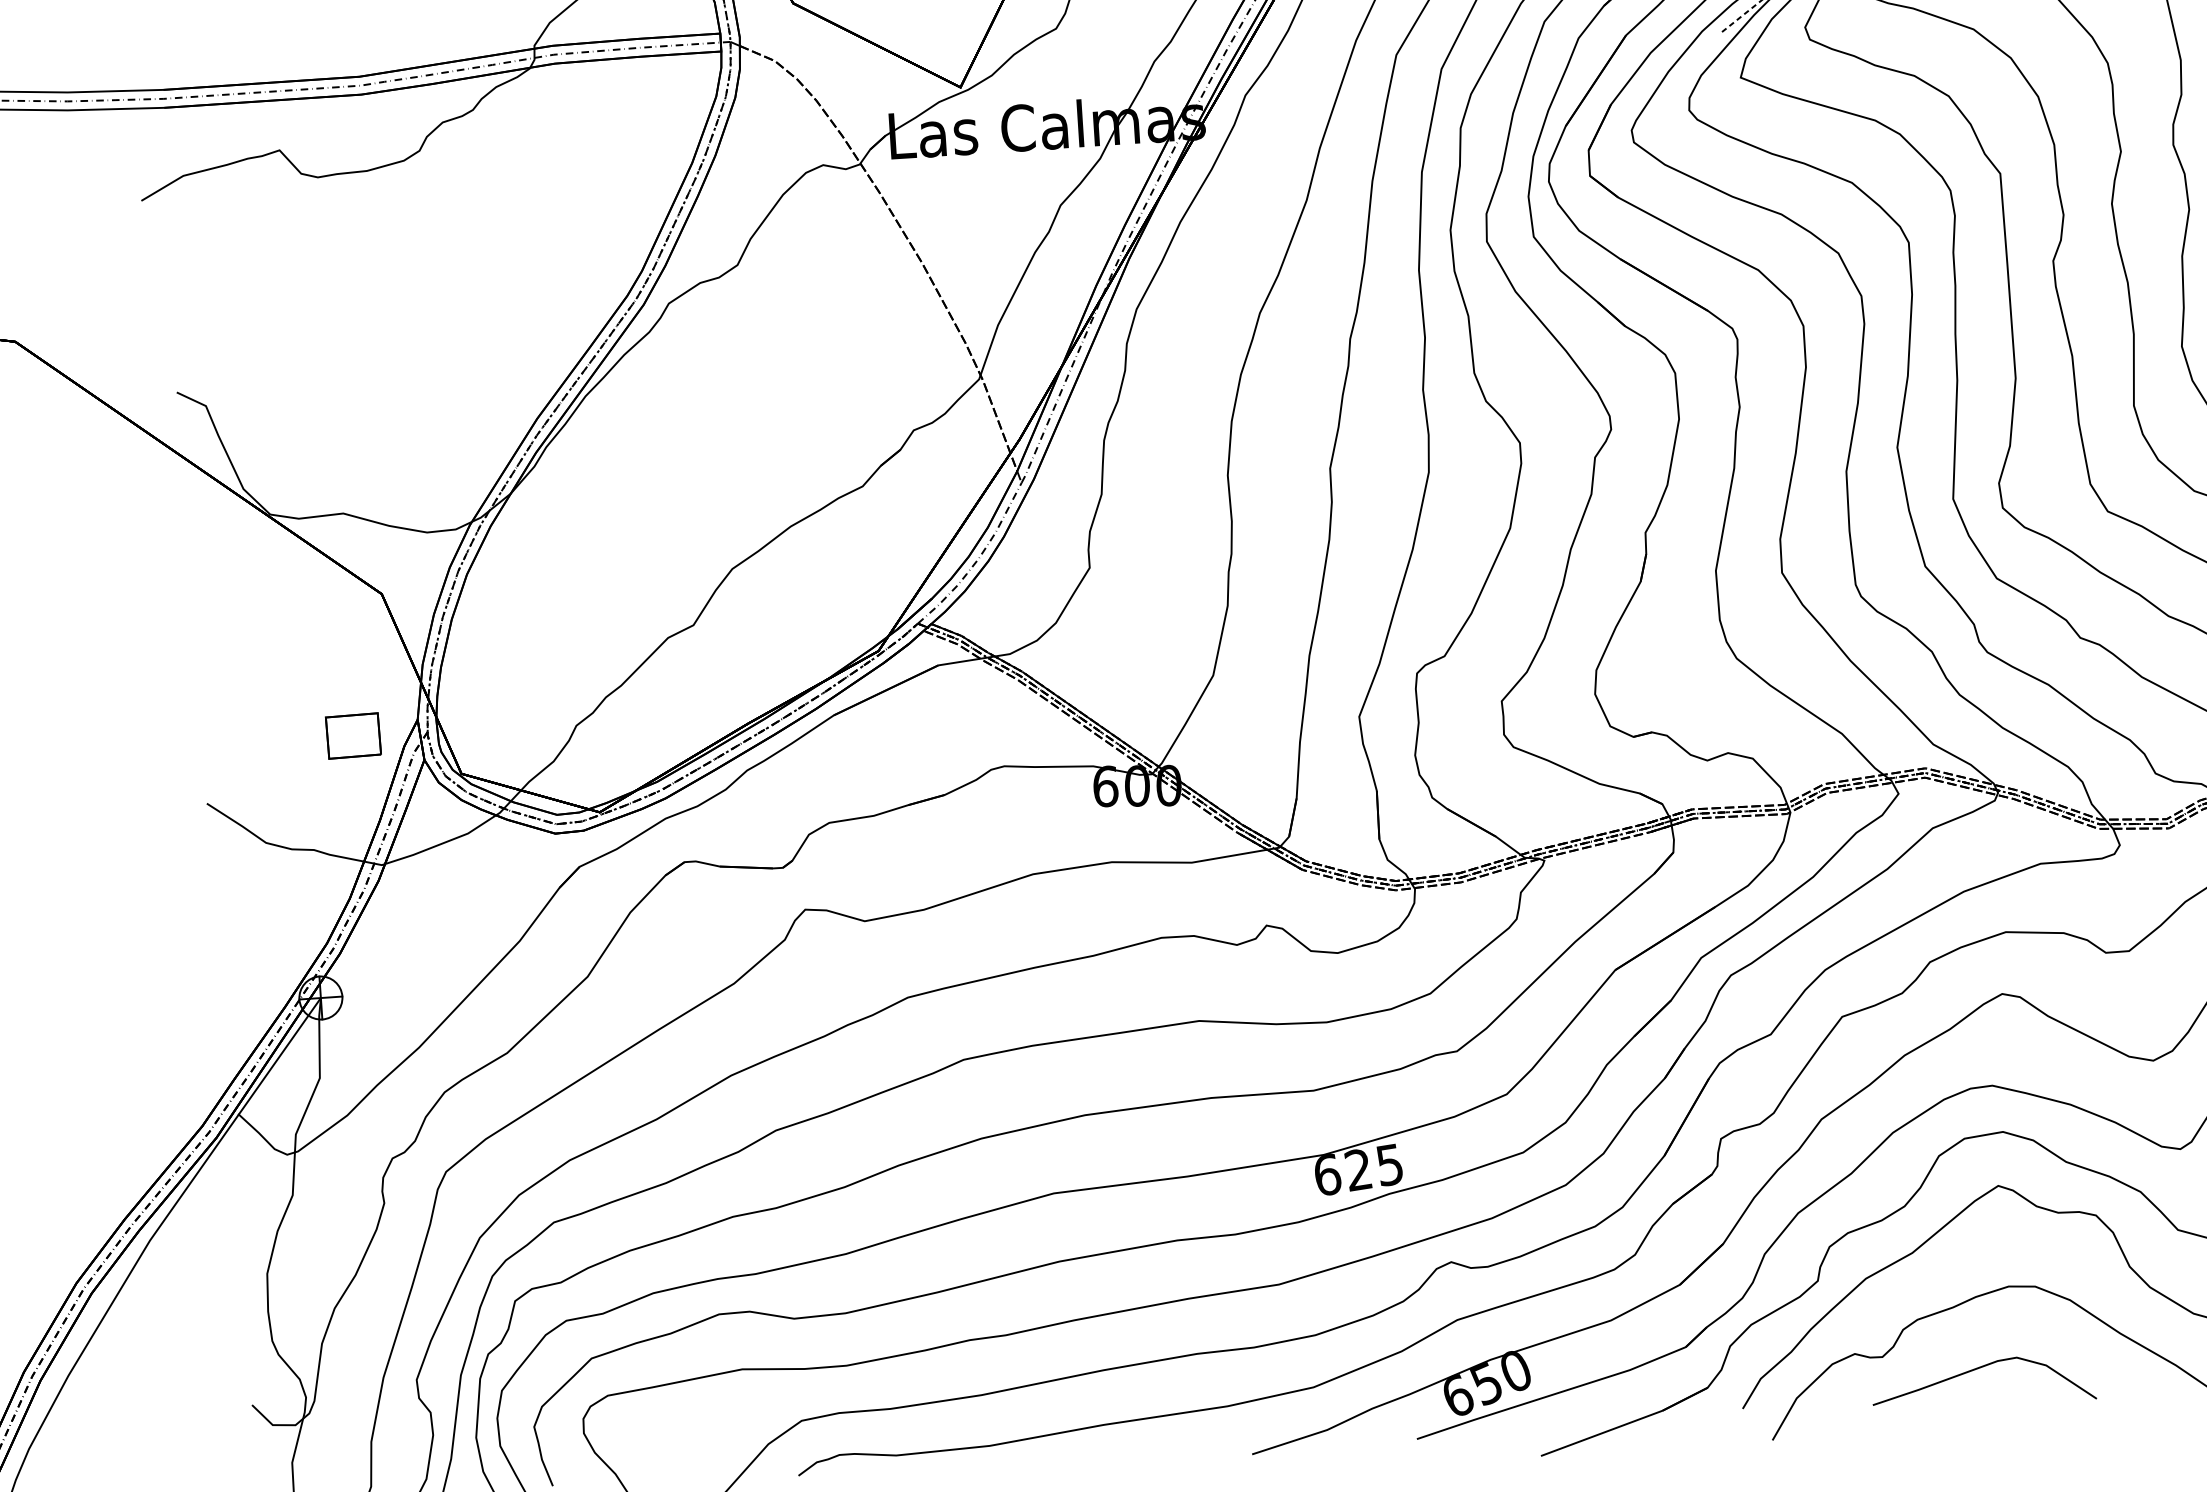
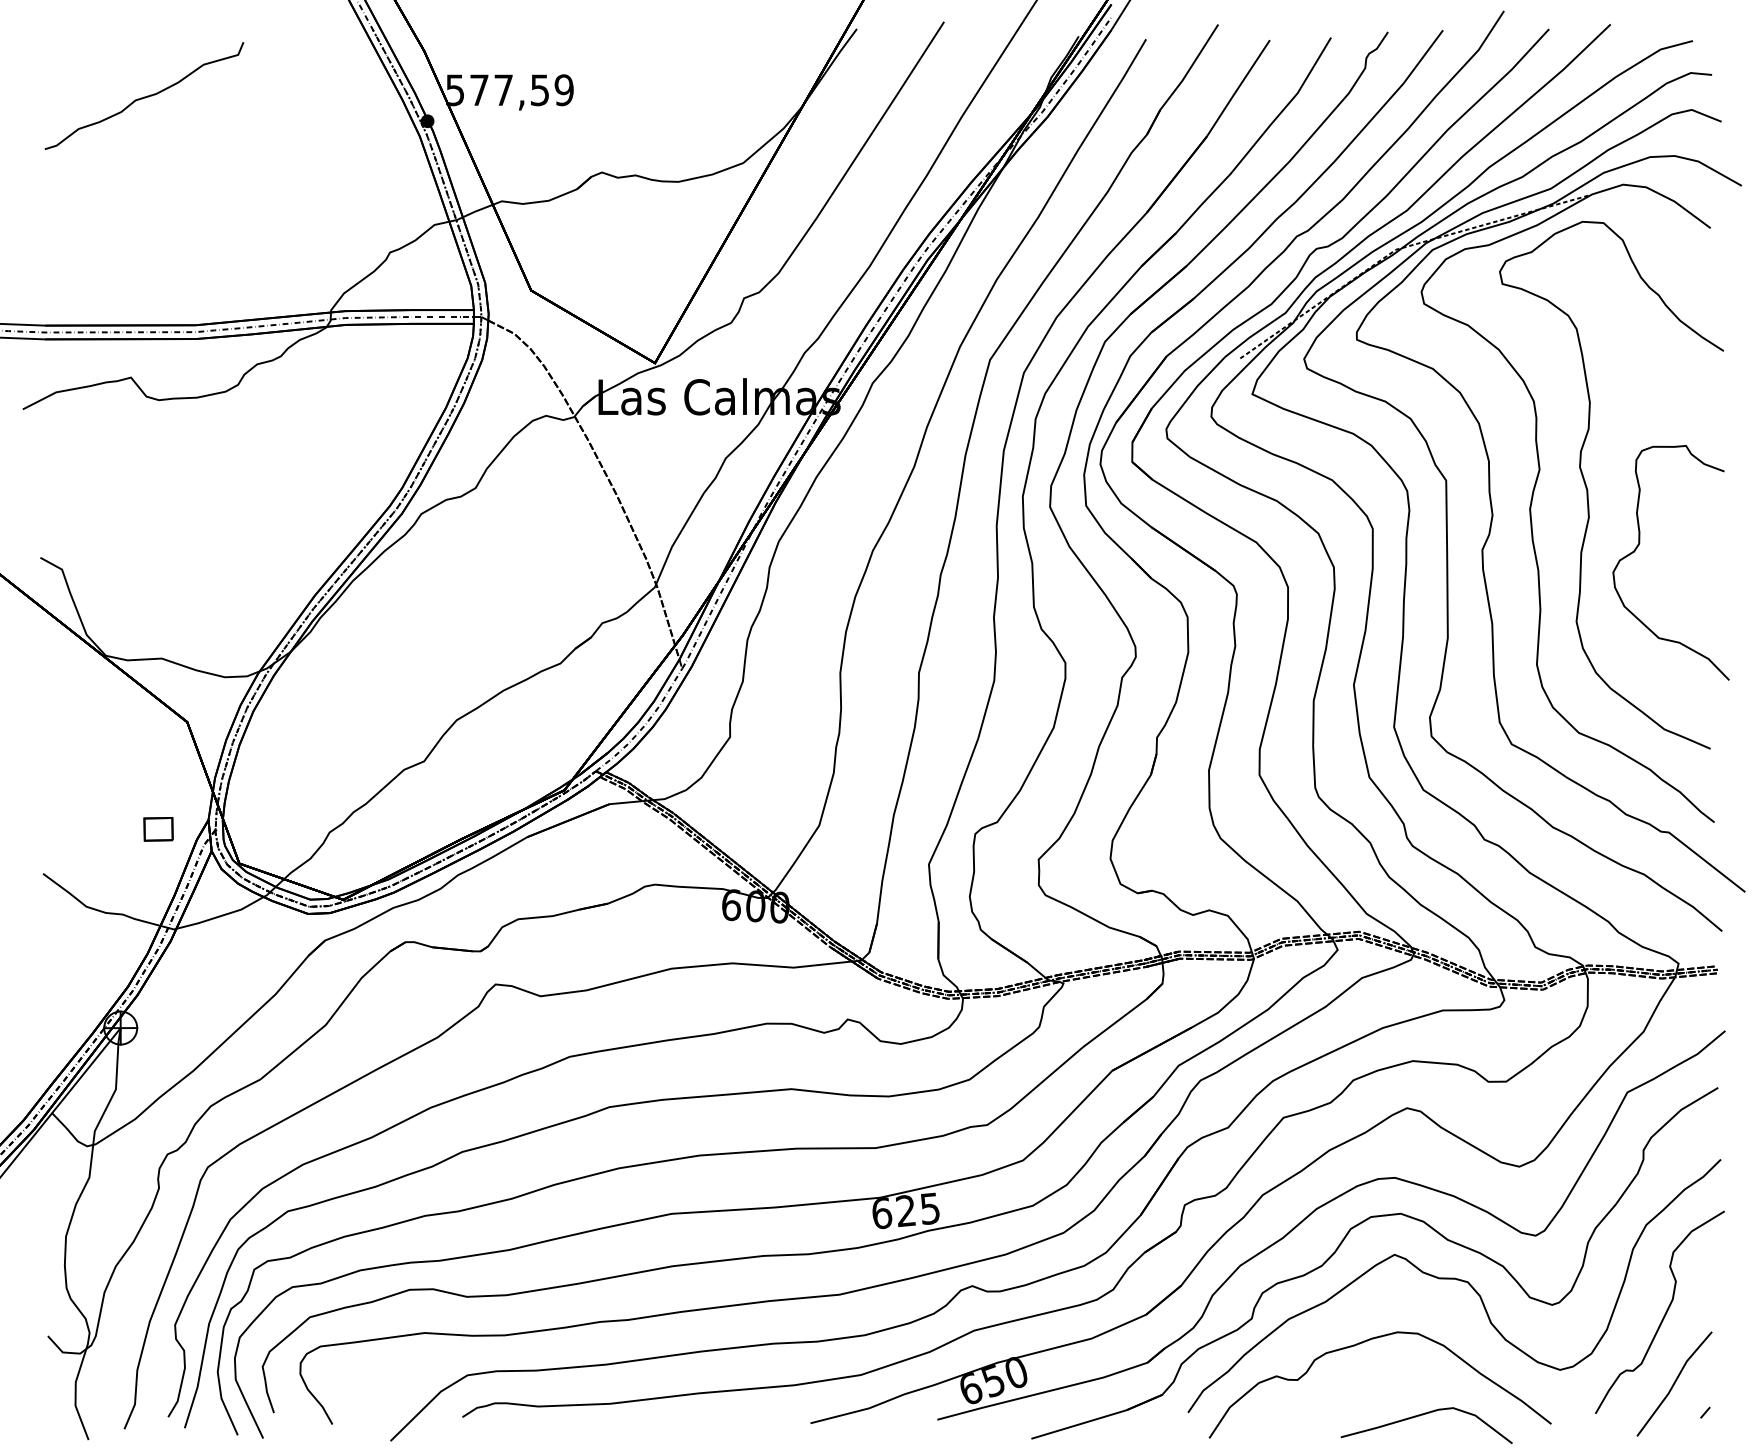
part: (353, 736) -> (158, 829), size x0.7
curve: (1978, 1369) -> (1423, 1415), moved

